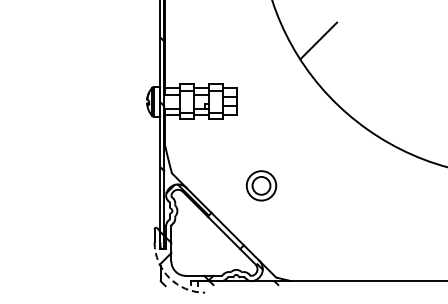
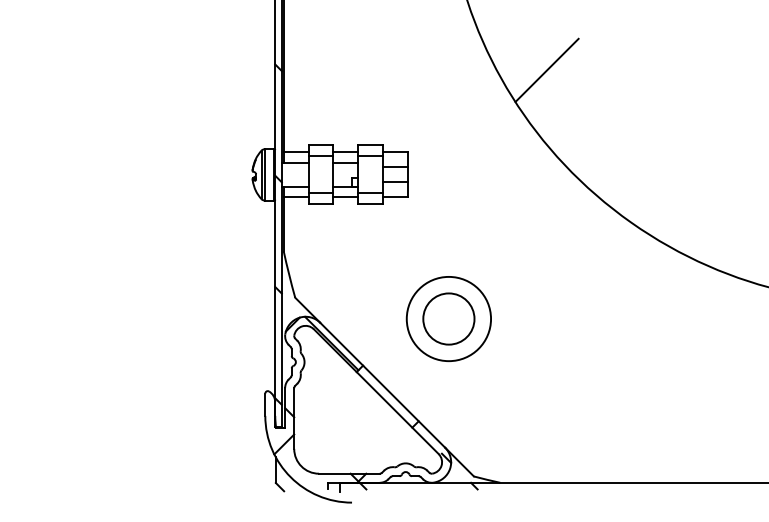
part: (261, 185) -> (448, 318), size x1.67
arc: (169, 277) -> (290, 476), dashed -> solid

